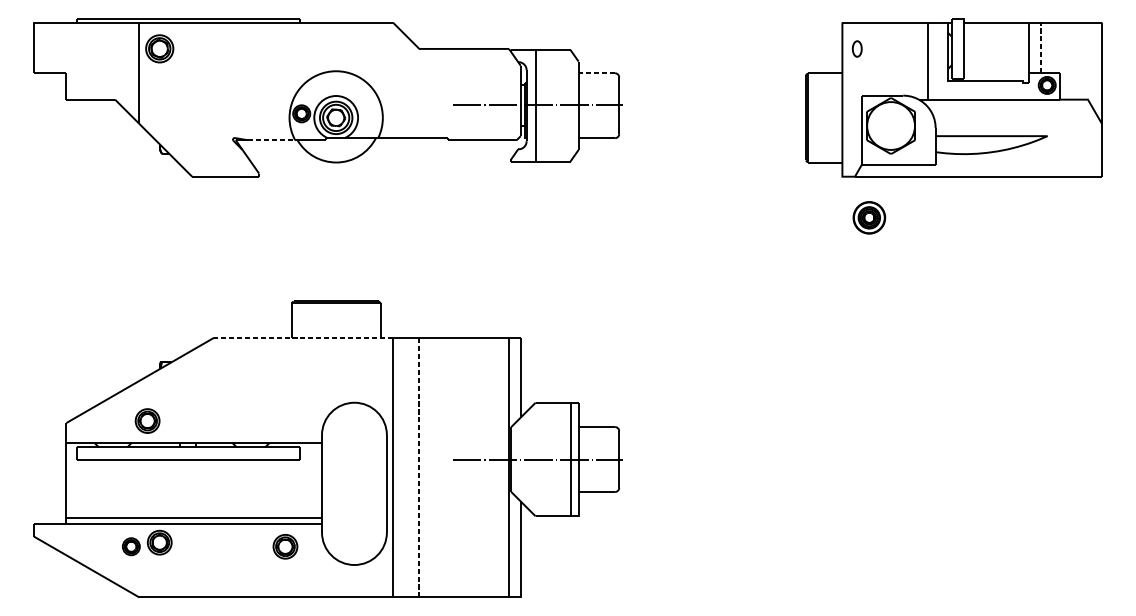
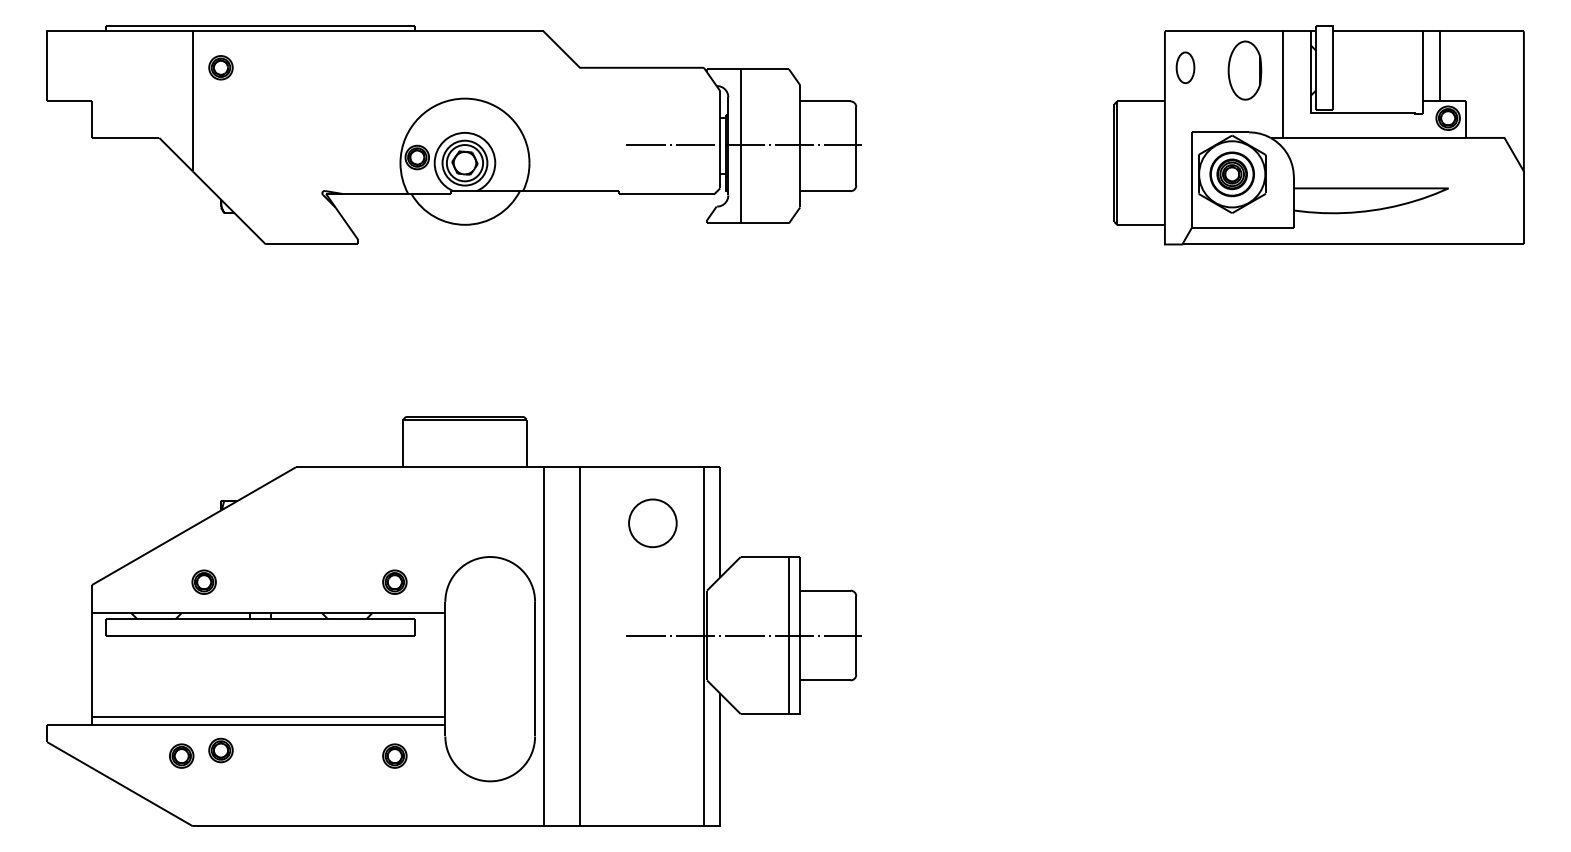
line: (1040, 47) -> (1439, 65), dashed -> solid
part: (159, 48) -> (220, 67), size x0.62
part: (857, 48) -> (1185, 67), size x1.43
part: (899, 50) -> (1244, 70), added
line: (596, 73) -> (824, 101), dashed -> solid
line: (271, 140) -> (375, 194), dashed -> solid
part: (868, 217) -> (1231, 174), moved
line: (303, 338) -> (419, 467), dashed -> solid
part: (471, 378) -> (652, 523), added
part: (147, 420) -> (203, 581), size x0.71
part: (285, 420) -> (394, 581), added
line: (419, 468) -> (579, 647), dashed -> solid
part: (159, 542) -> (220, 750), size x0.71
part: (285, 546) -> (394, 755), size x0.71

